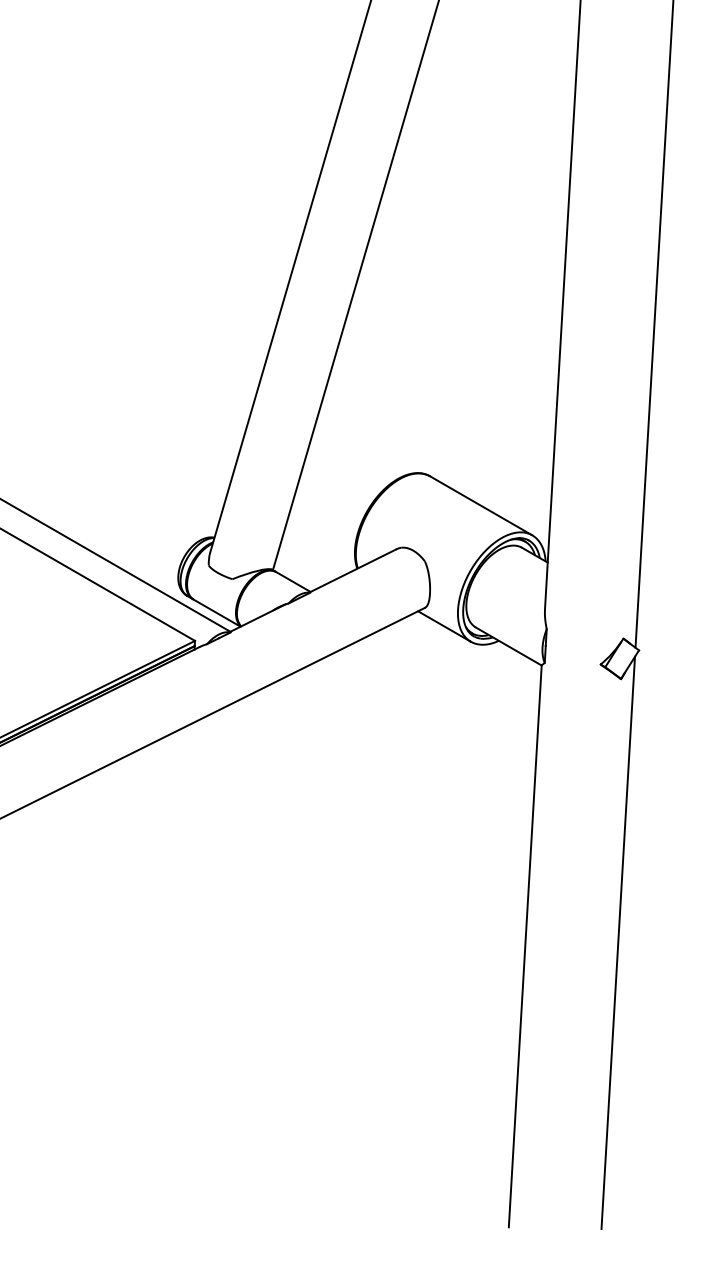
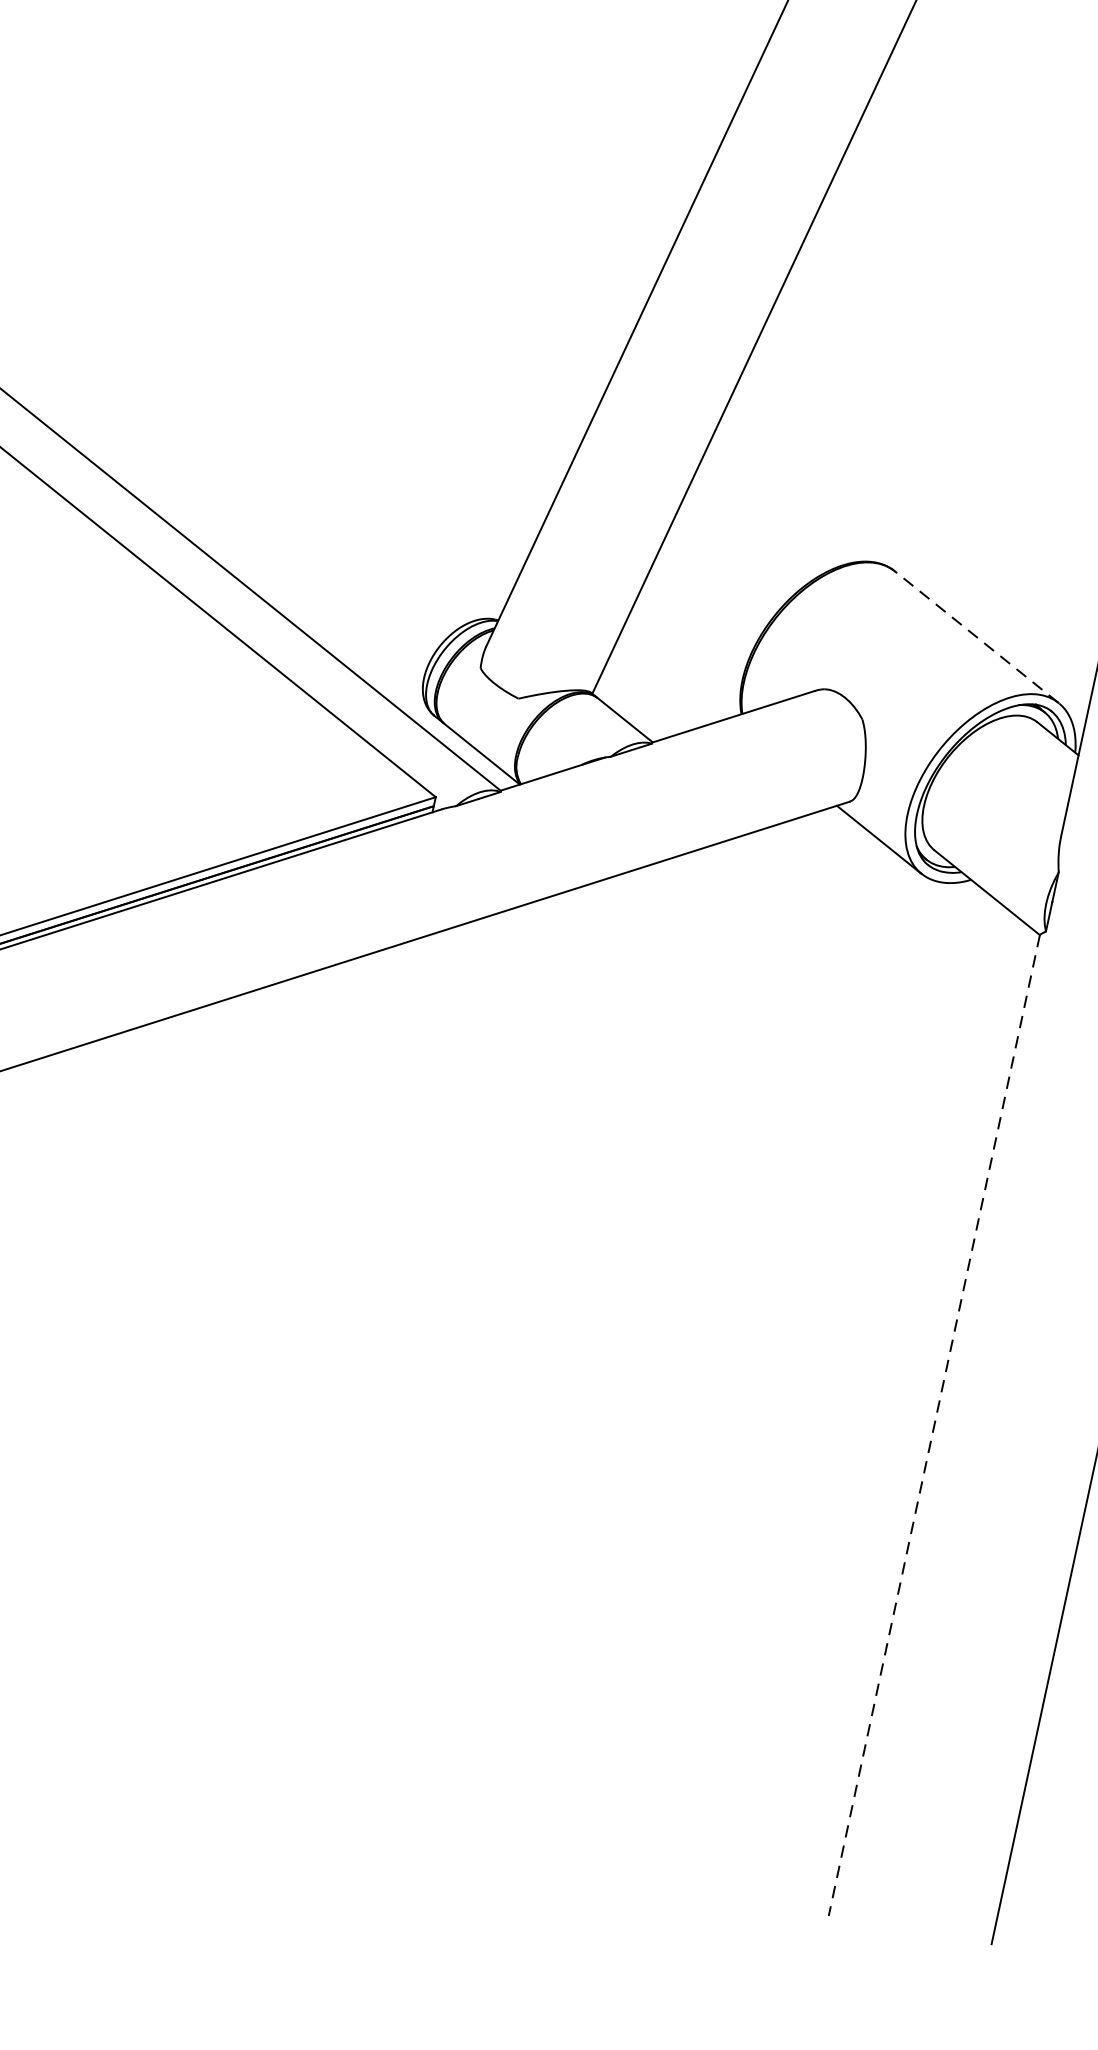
line: (481, 505) -> (977, 636), solid -> dashed
line: (525, 946) -> (934, 1425), solid -> dashed

